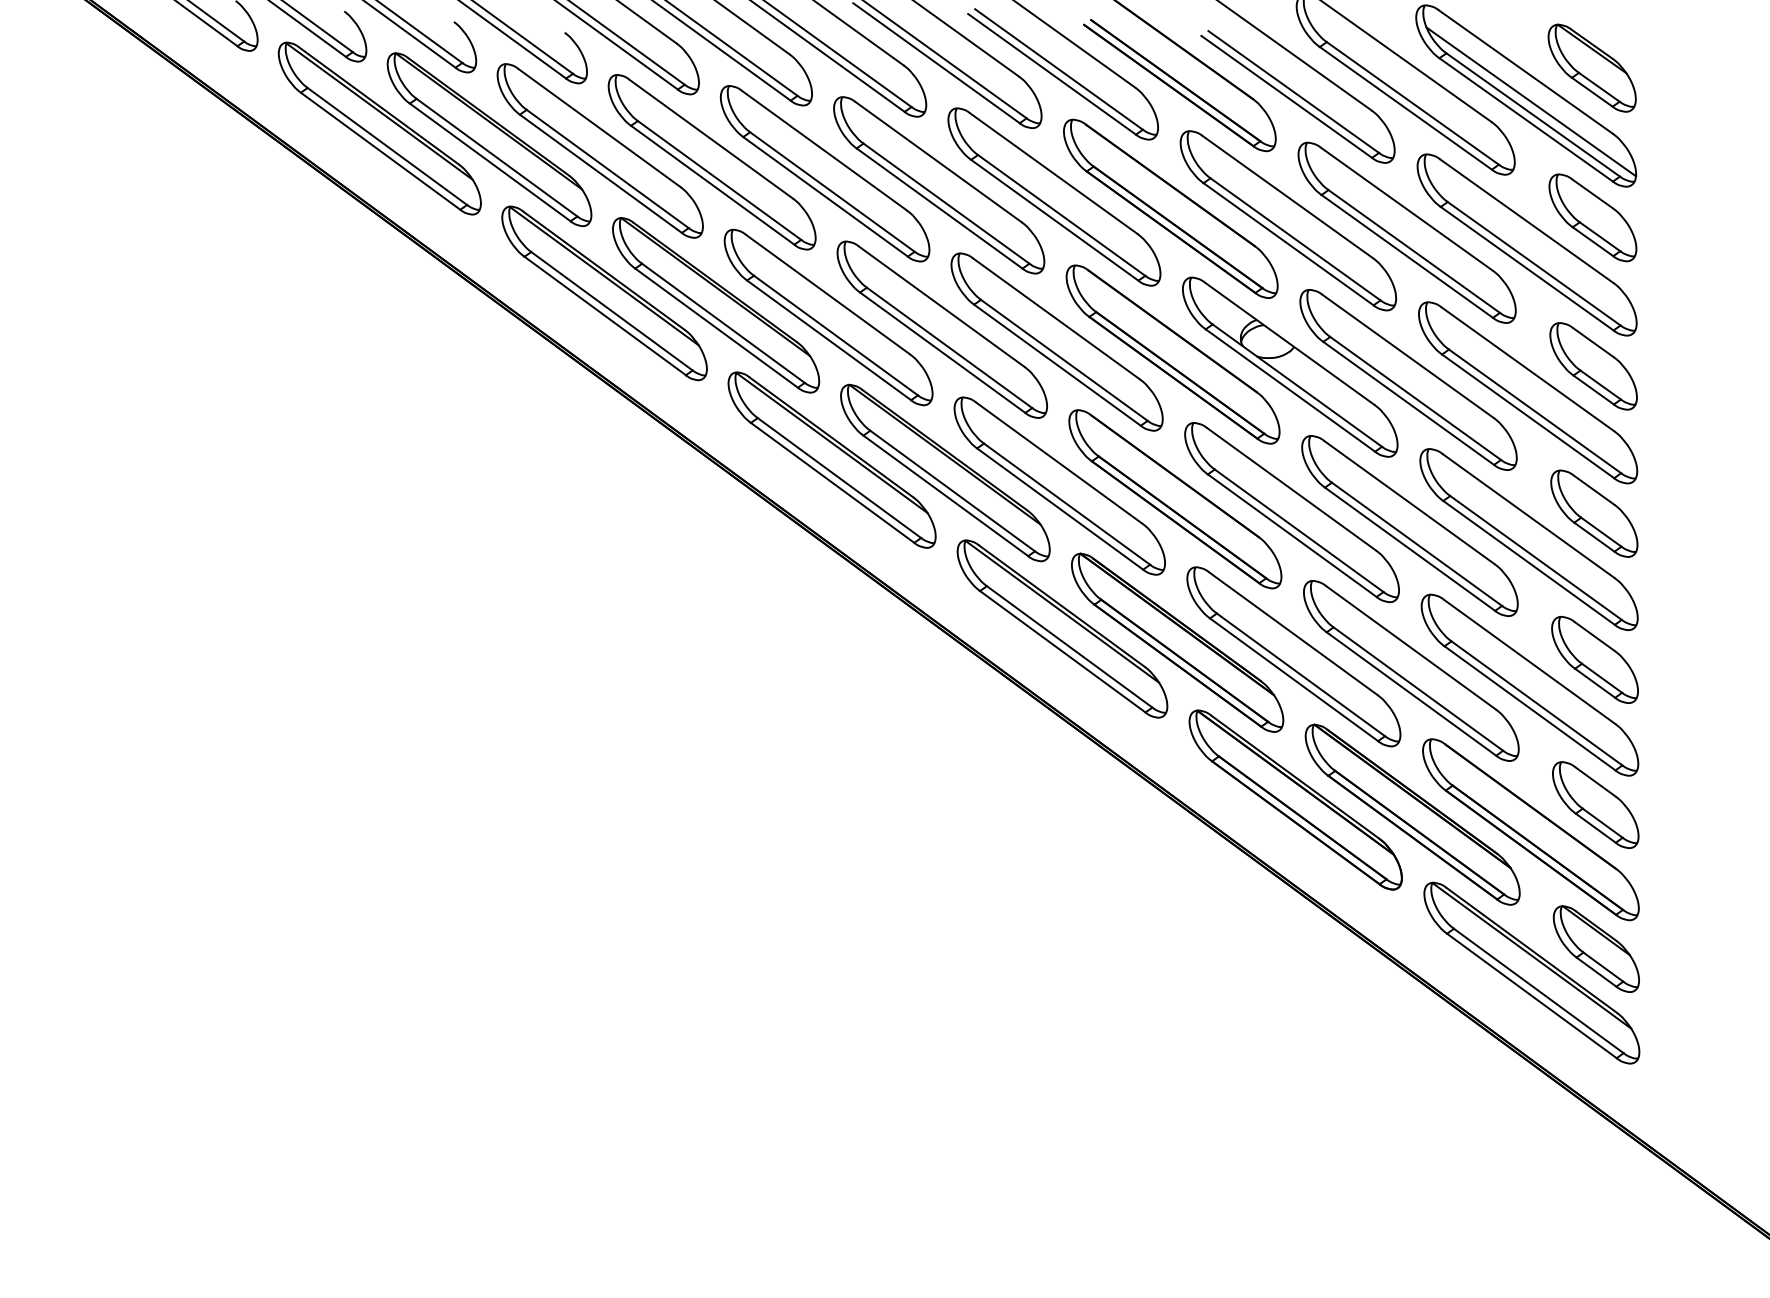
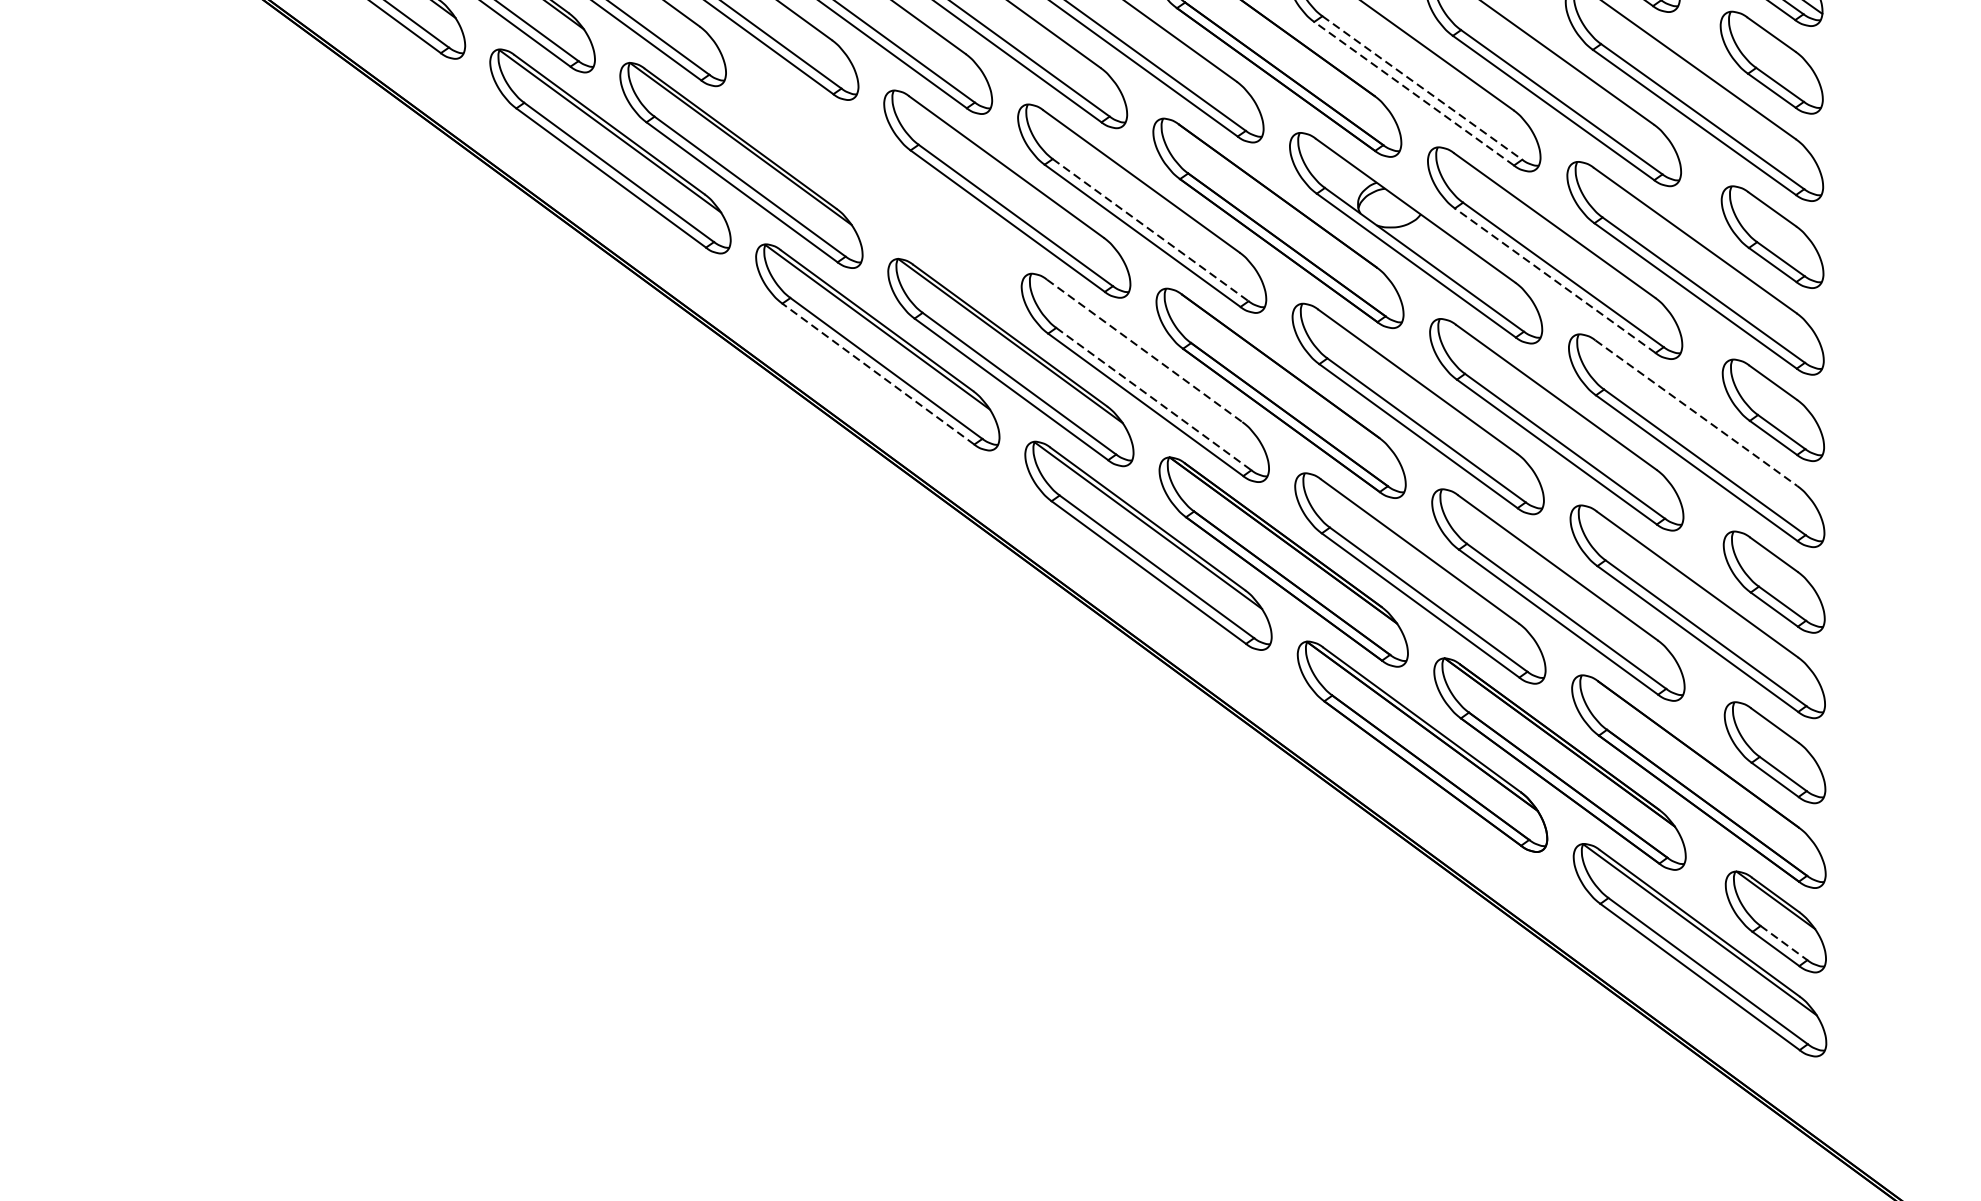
line: (1295, 239) -> (1422, 88), solid -> dashed
line: (1288, 244) -> (1414, 94), solid -> dashed
part: (828, 317) -> (873, 179), removed
line: (1064, 360) -> (1150, 230), solid -> dashed
line: (1408, 403) -> (1555, 280), solid -> dashed
line: (1059, 463) -> (1144, 351), solid -> dashed
line: (832, 482) -> (878, 373), solid -> dashed
line: (1067, 504) -> (1154, 399), solid -> dashed
line: (1528, 516) -> (1696, 413), solid -> dashed
line: (1603, 967) -> (1784, 943), solid -> dashed

